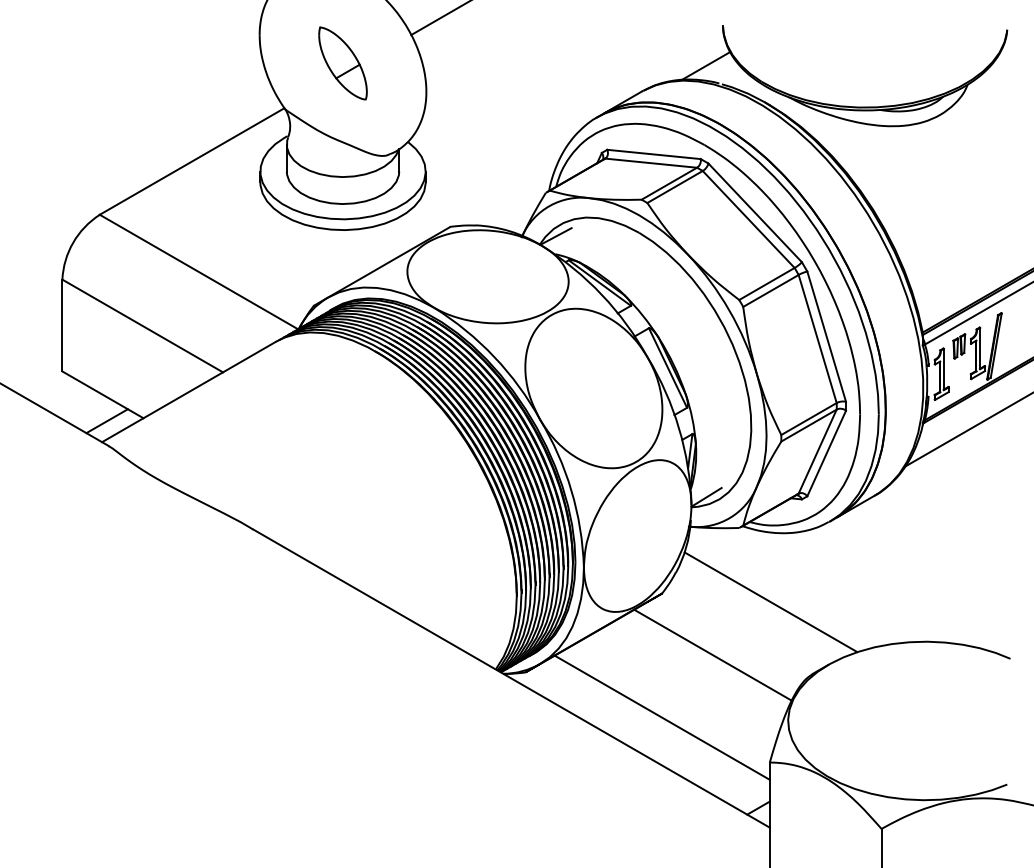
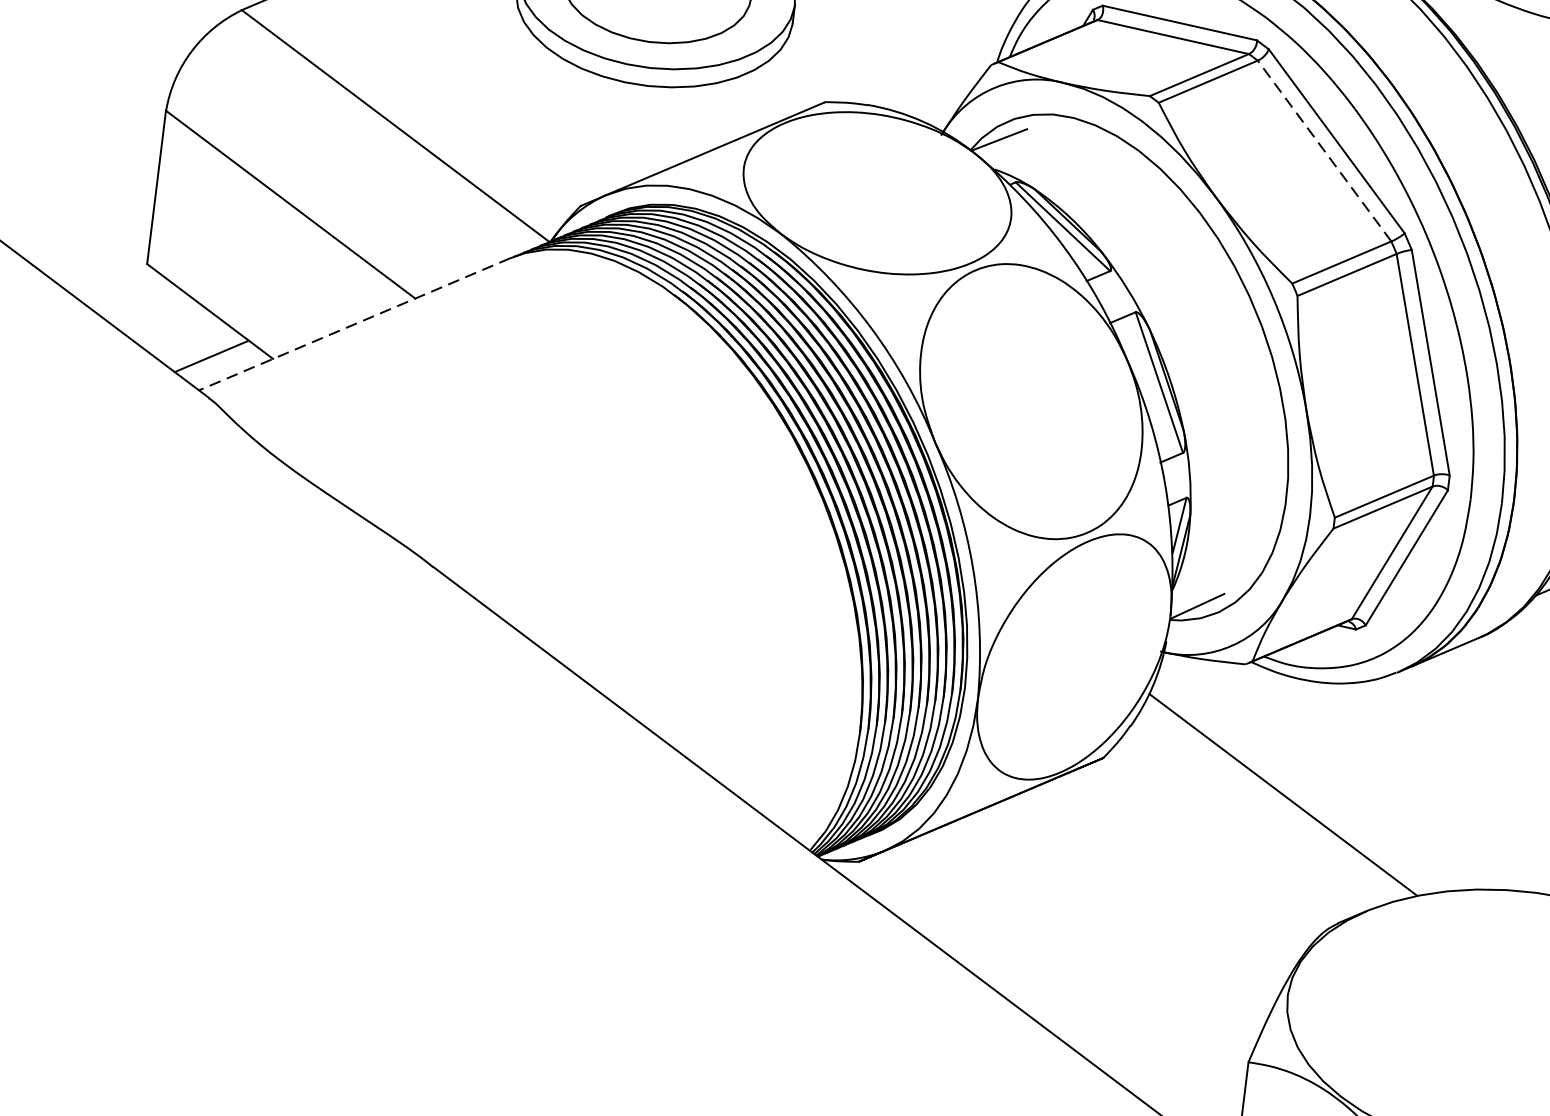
line: (748, 219) -> (1324, 151), solid -> dashed
line: (188, 392) -> (353, 325), solid -> dashed
line: (712, 654) -> (1174, 870), removed
line: (661, 717) -> (1076, 964), removed

